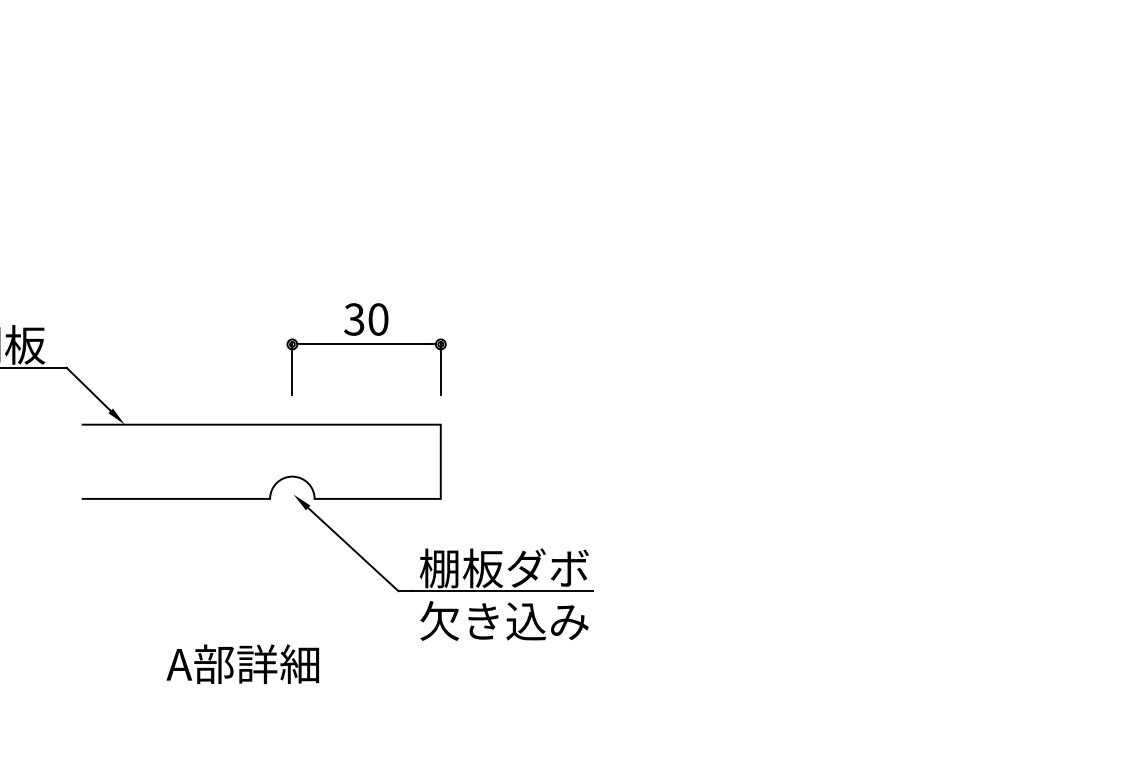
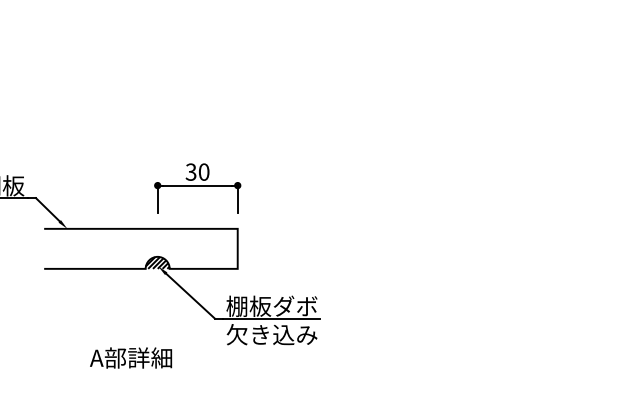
hatch: (291, 487) -> (157, 262), added

